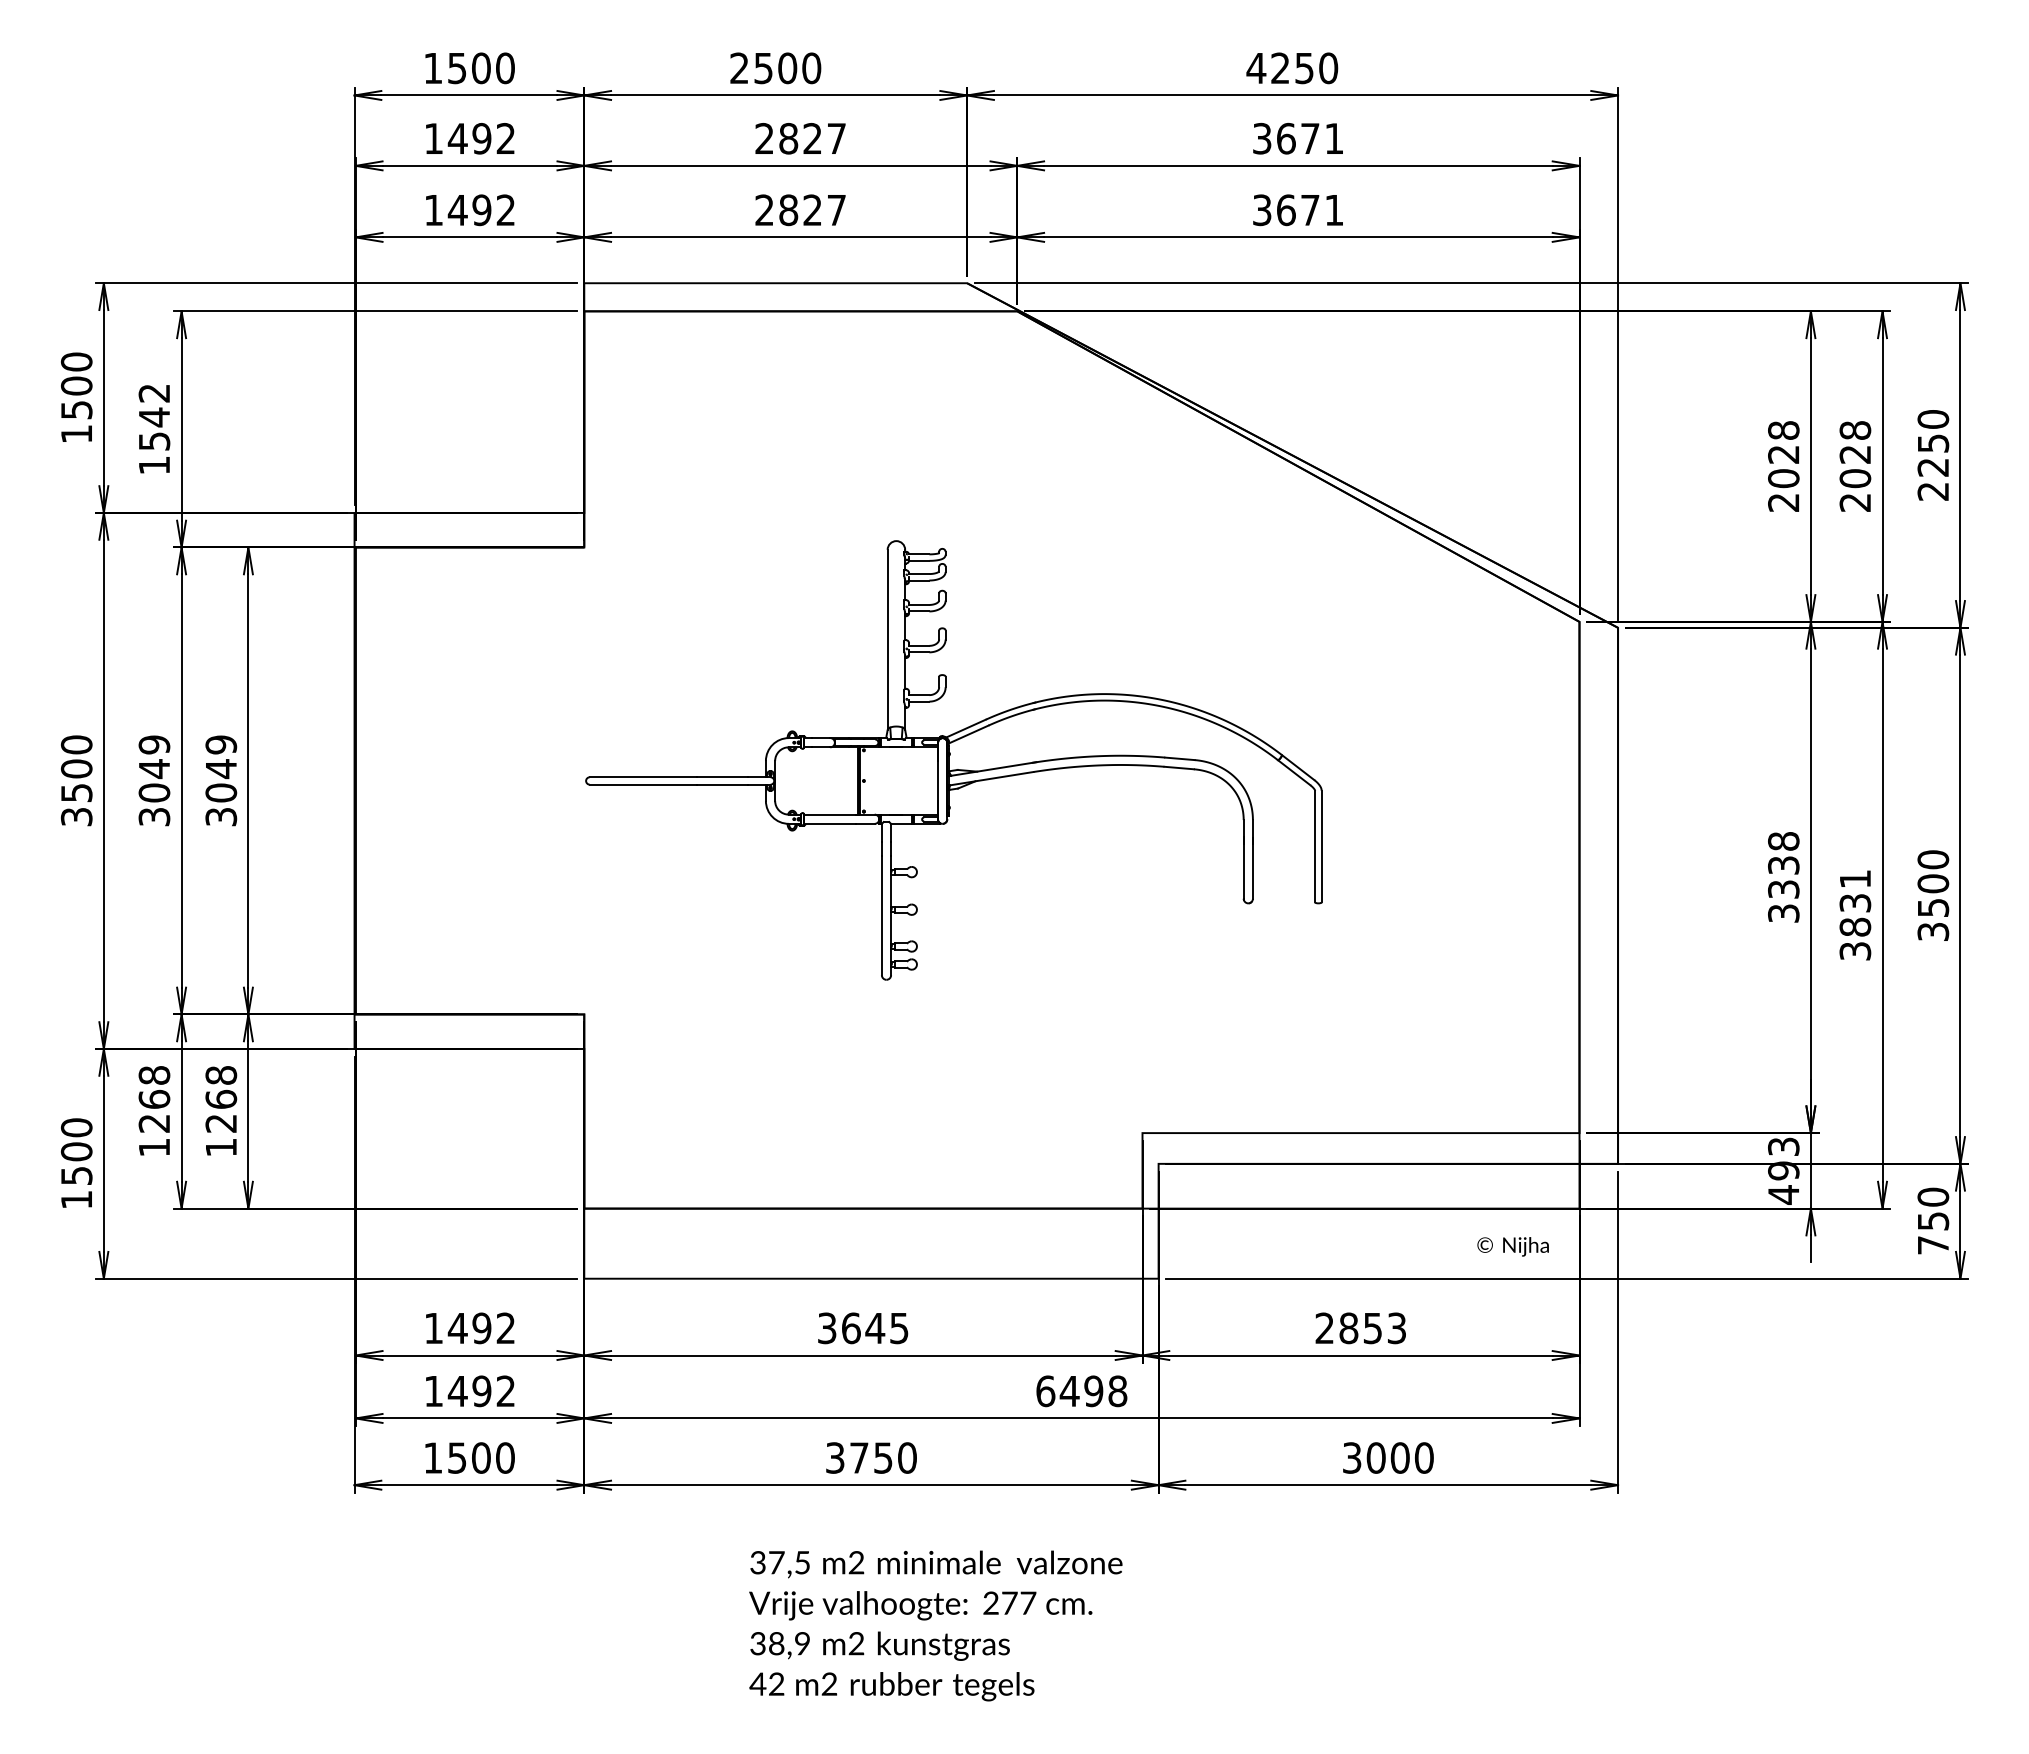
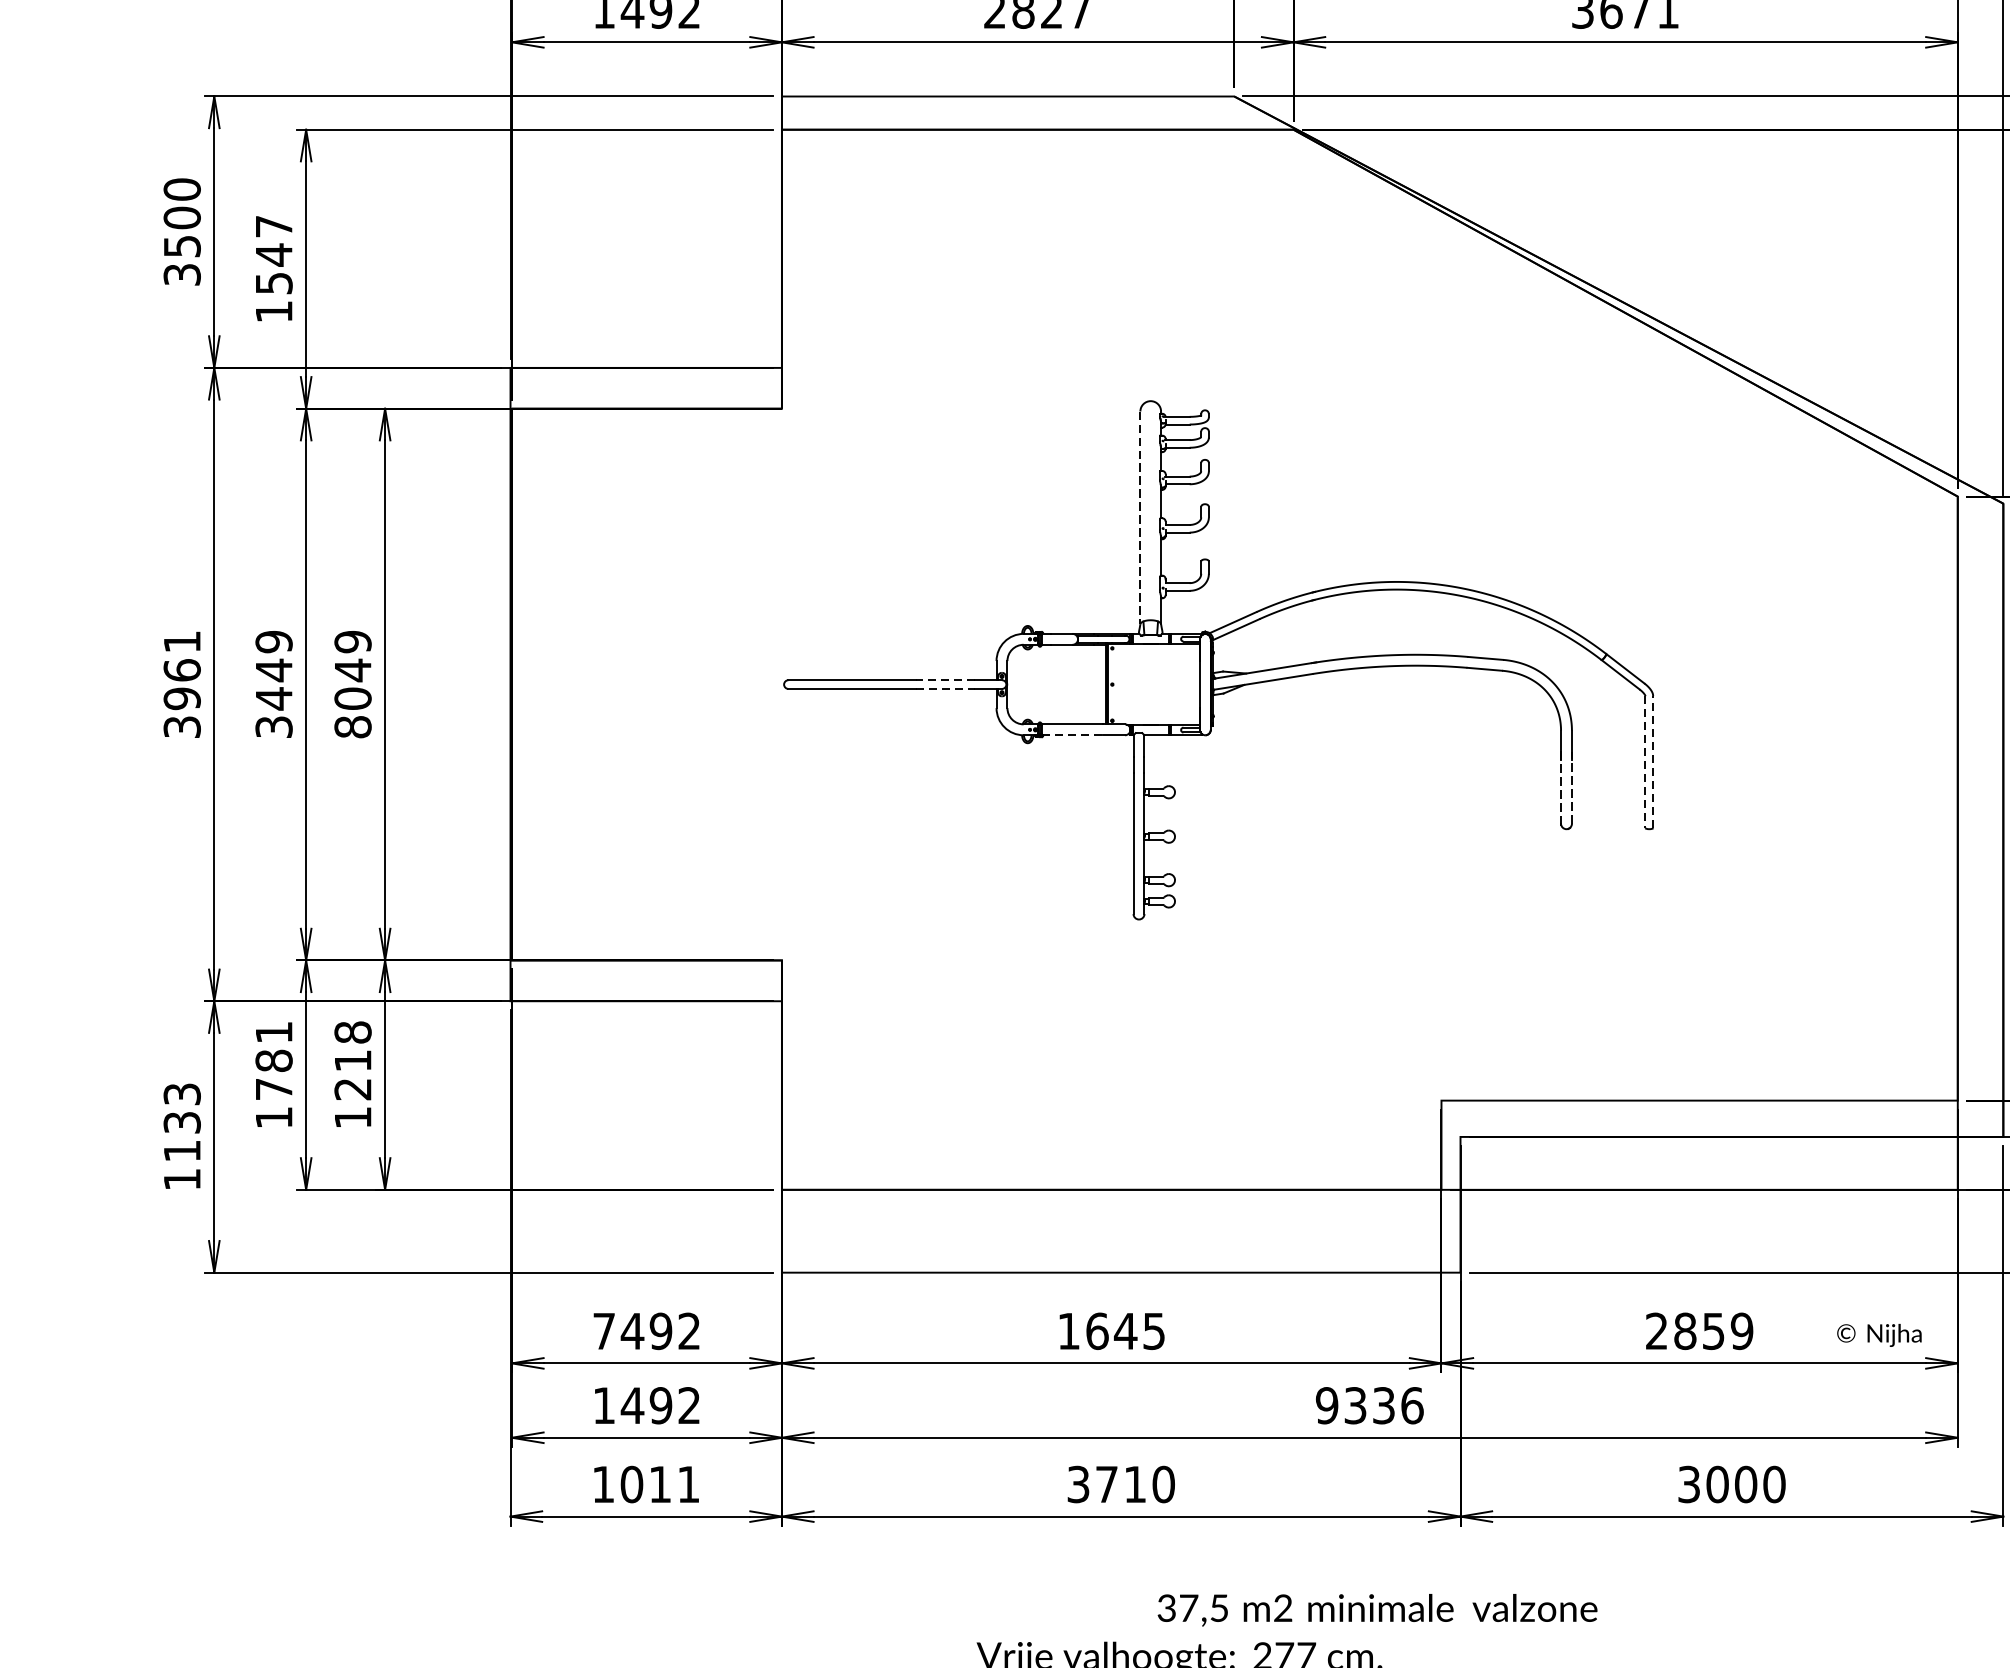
text: (153, 393) -> (272, 226), 1542 -> 1547
text: (76, 434) -> (182, 275), 1500 -> 3500
line: (887, 640) -> (1140, 518), solid -> dashed
text: (76, 768) -> (182, 669), 3500 -> 3961
line: (721, 777) -> (944, 680), solid -> dashed
line: (722, 784) -> (945, 688), solid -> dashed
text: (154, 793) -> (274, 699), 3049 -> 3449
text: (221, 816) -> (353, 726), 3049 -> 8049
line: (830, 823) -> (1072, 734), solid -> dashed
line: (1315, 846) -> (1645, 761), solid -> dashed
line: (1321, 846) -> (1652, 761), solid -> dashed
line: (1252, 867) -> (1571, 786), solid -> dashed
line: (1243, 868) -> (1560, 787), solid -> dashed
text: (221, 1098) -> (353, 1059), 1268 -> 1218
text: (154, 1099) -> (274, 1060), 1268 -> 1781
text: (76, 1151) -> (182, 1122), 1500 -> 1133
text: (1512, 1246) -> (1878, 1335), moved
text: (433, 1328) -> (603, 1331), 1492 -> 7492
text: (827, 1328) -> (1069, 1331), 3645 -> 1645
text: (1396, 1328) -> (1741, 1331), 2853 -> 2859
text: (1081, 1391) -> (1369, 1405), 6498 -> 9336
text: (480, 1457) -> (659, 1483), 1500 -> 1011
text: (883, 1457) -> (1135, 1483), 3750 -> 3710
text: (936, 1564) -> (1377, 1610), moved

